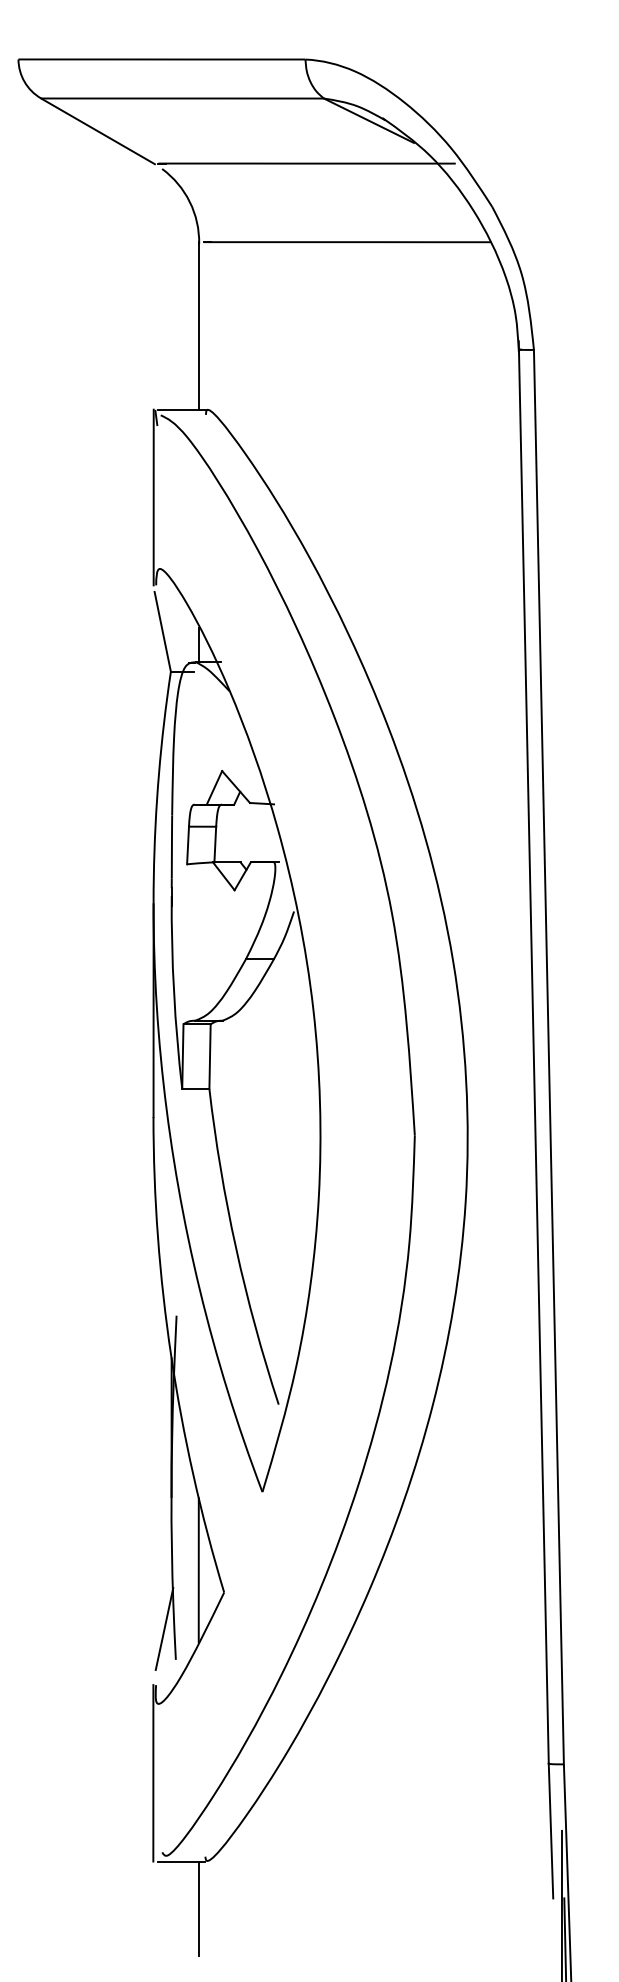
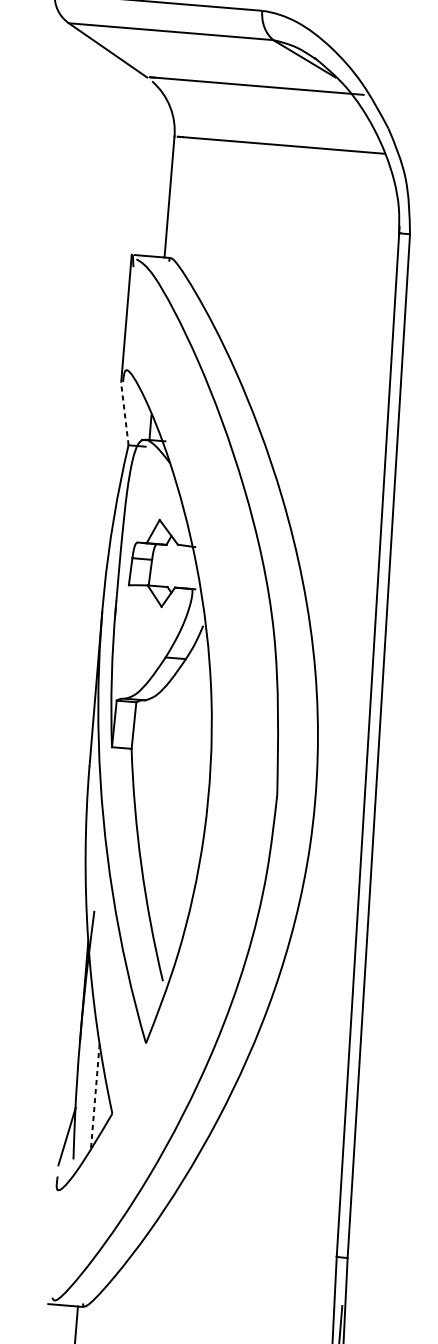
line: (162, 631) -> (124, 415), solid -> dashed
line: (198, 1570) -> (95, 1096), solid -> dashed
line: (153, 1773) -> (50, 1240), removed

